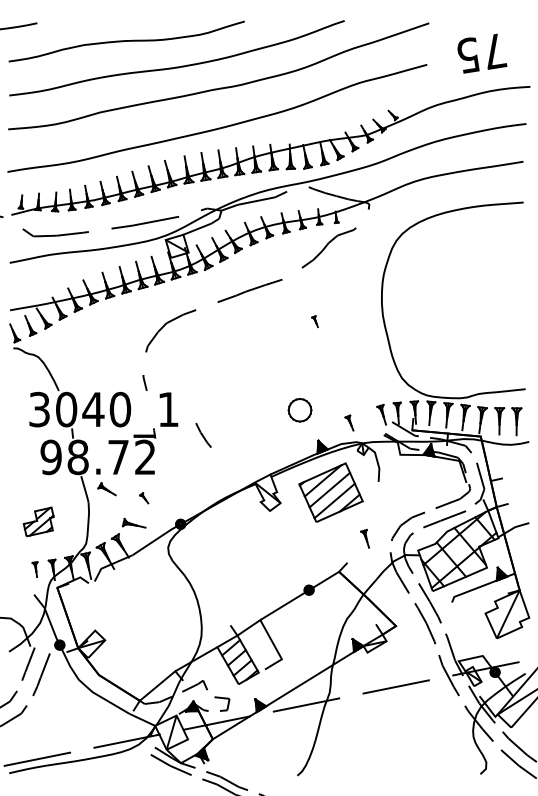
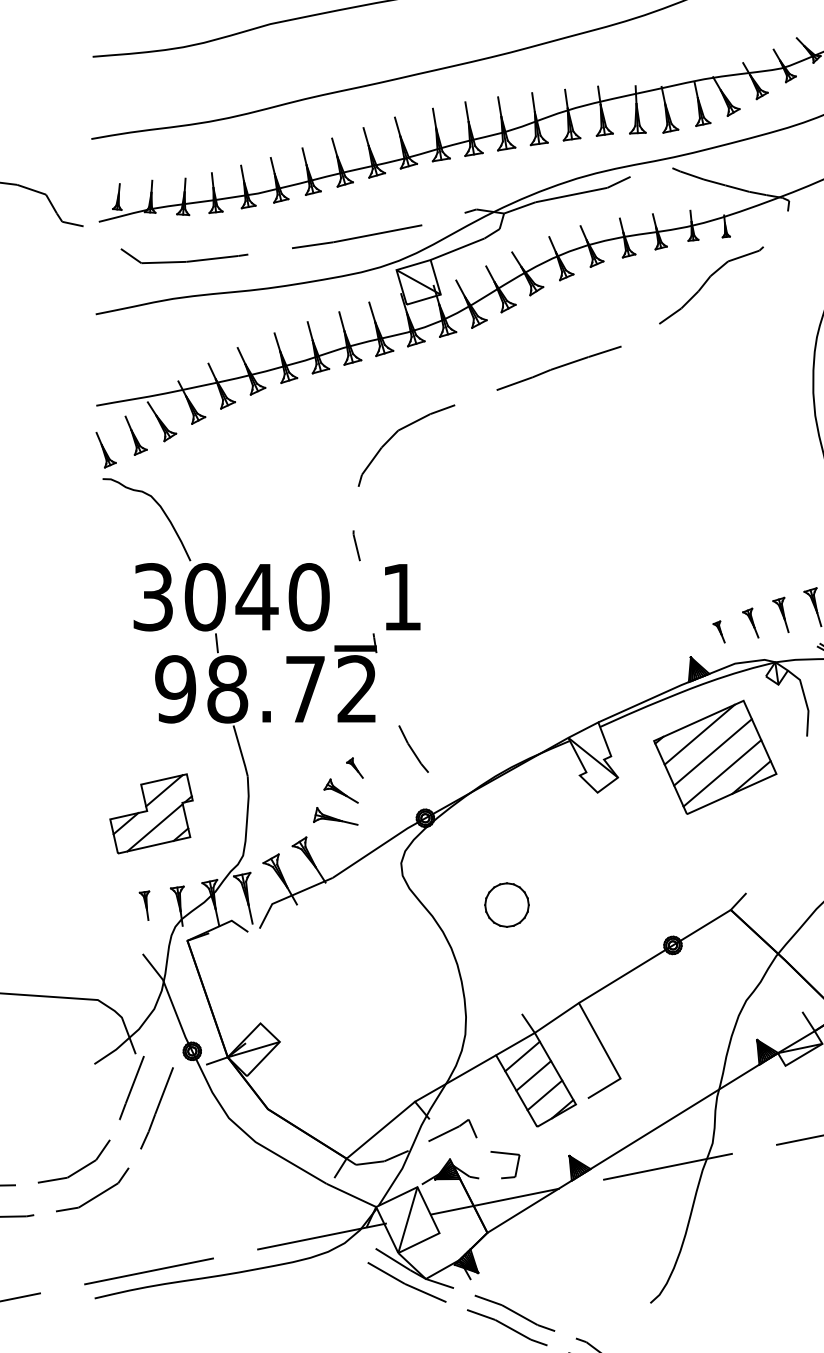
part: (314, 321) -> (718, 631), moved
part: (299, 410) -> (505, 905), moved
line: (203, 435) -> (413, 749), moved
part: (106, 489) -> (340, 791), moved
part: (38, 521) -> (151, 812), size x1.43
part: (364, 538) -> (779, 614), moved

